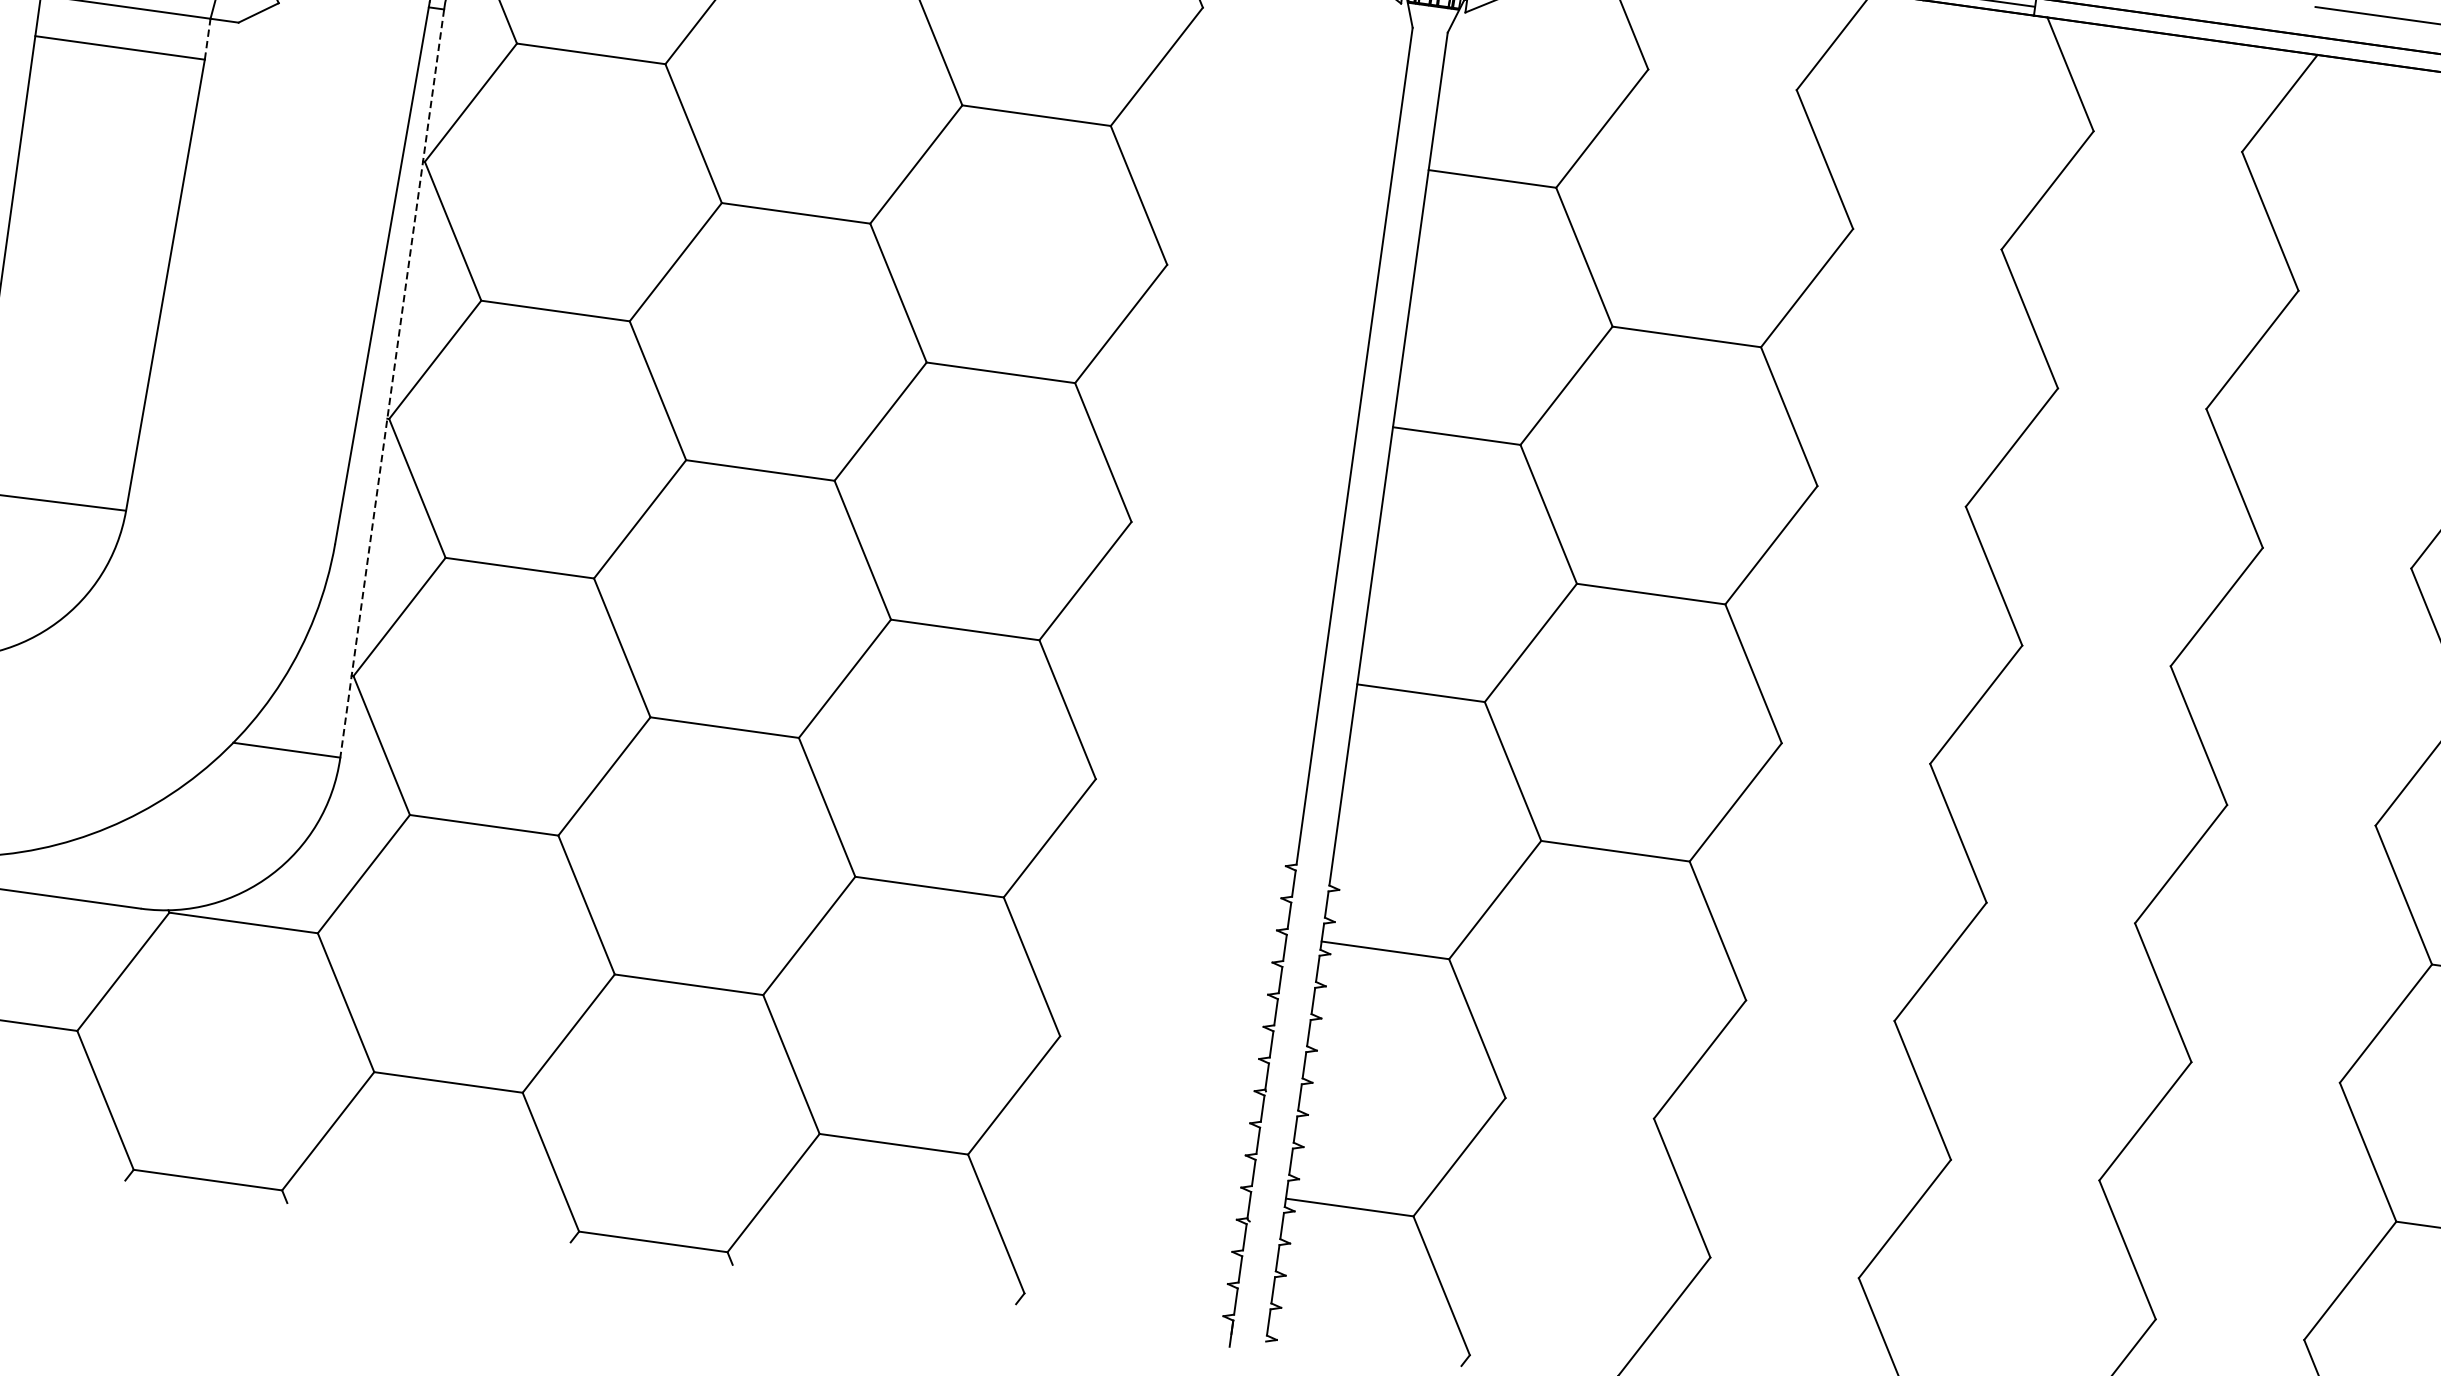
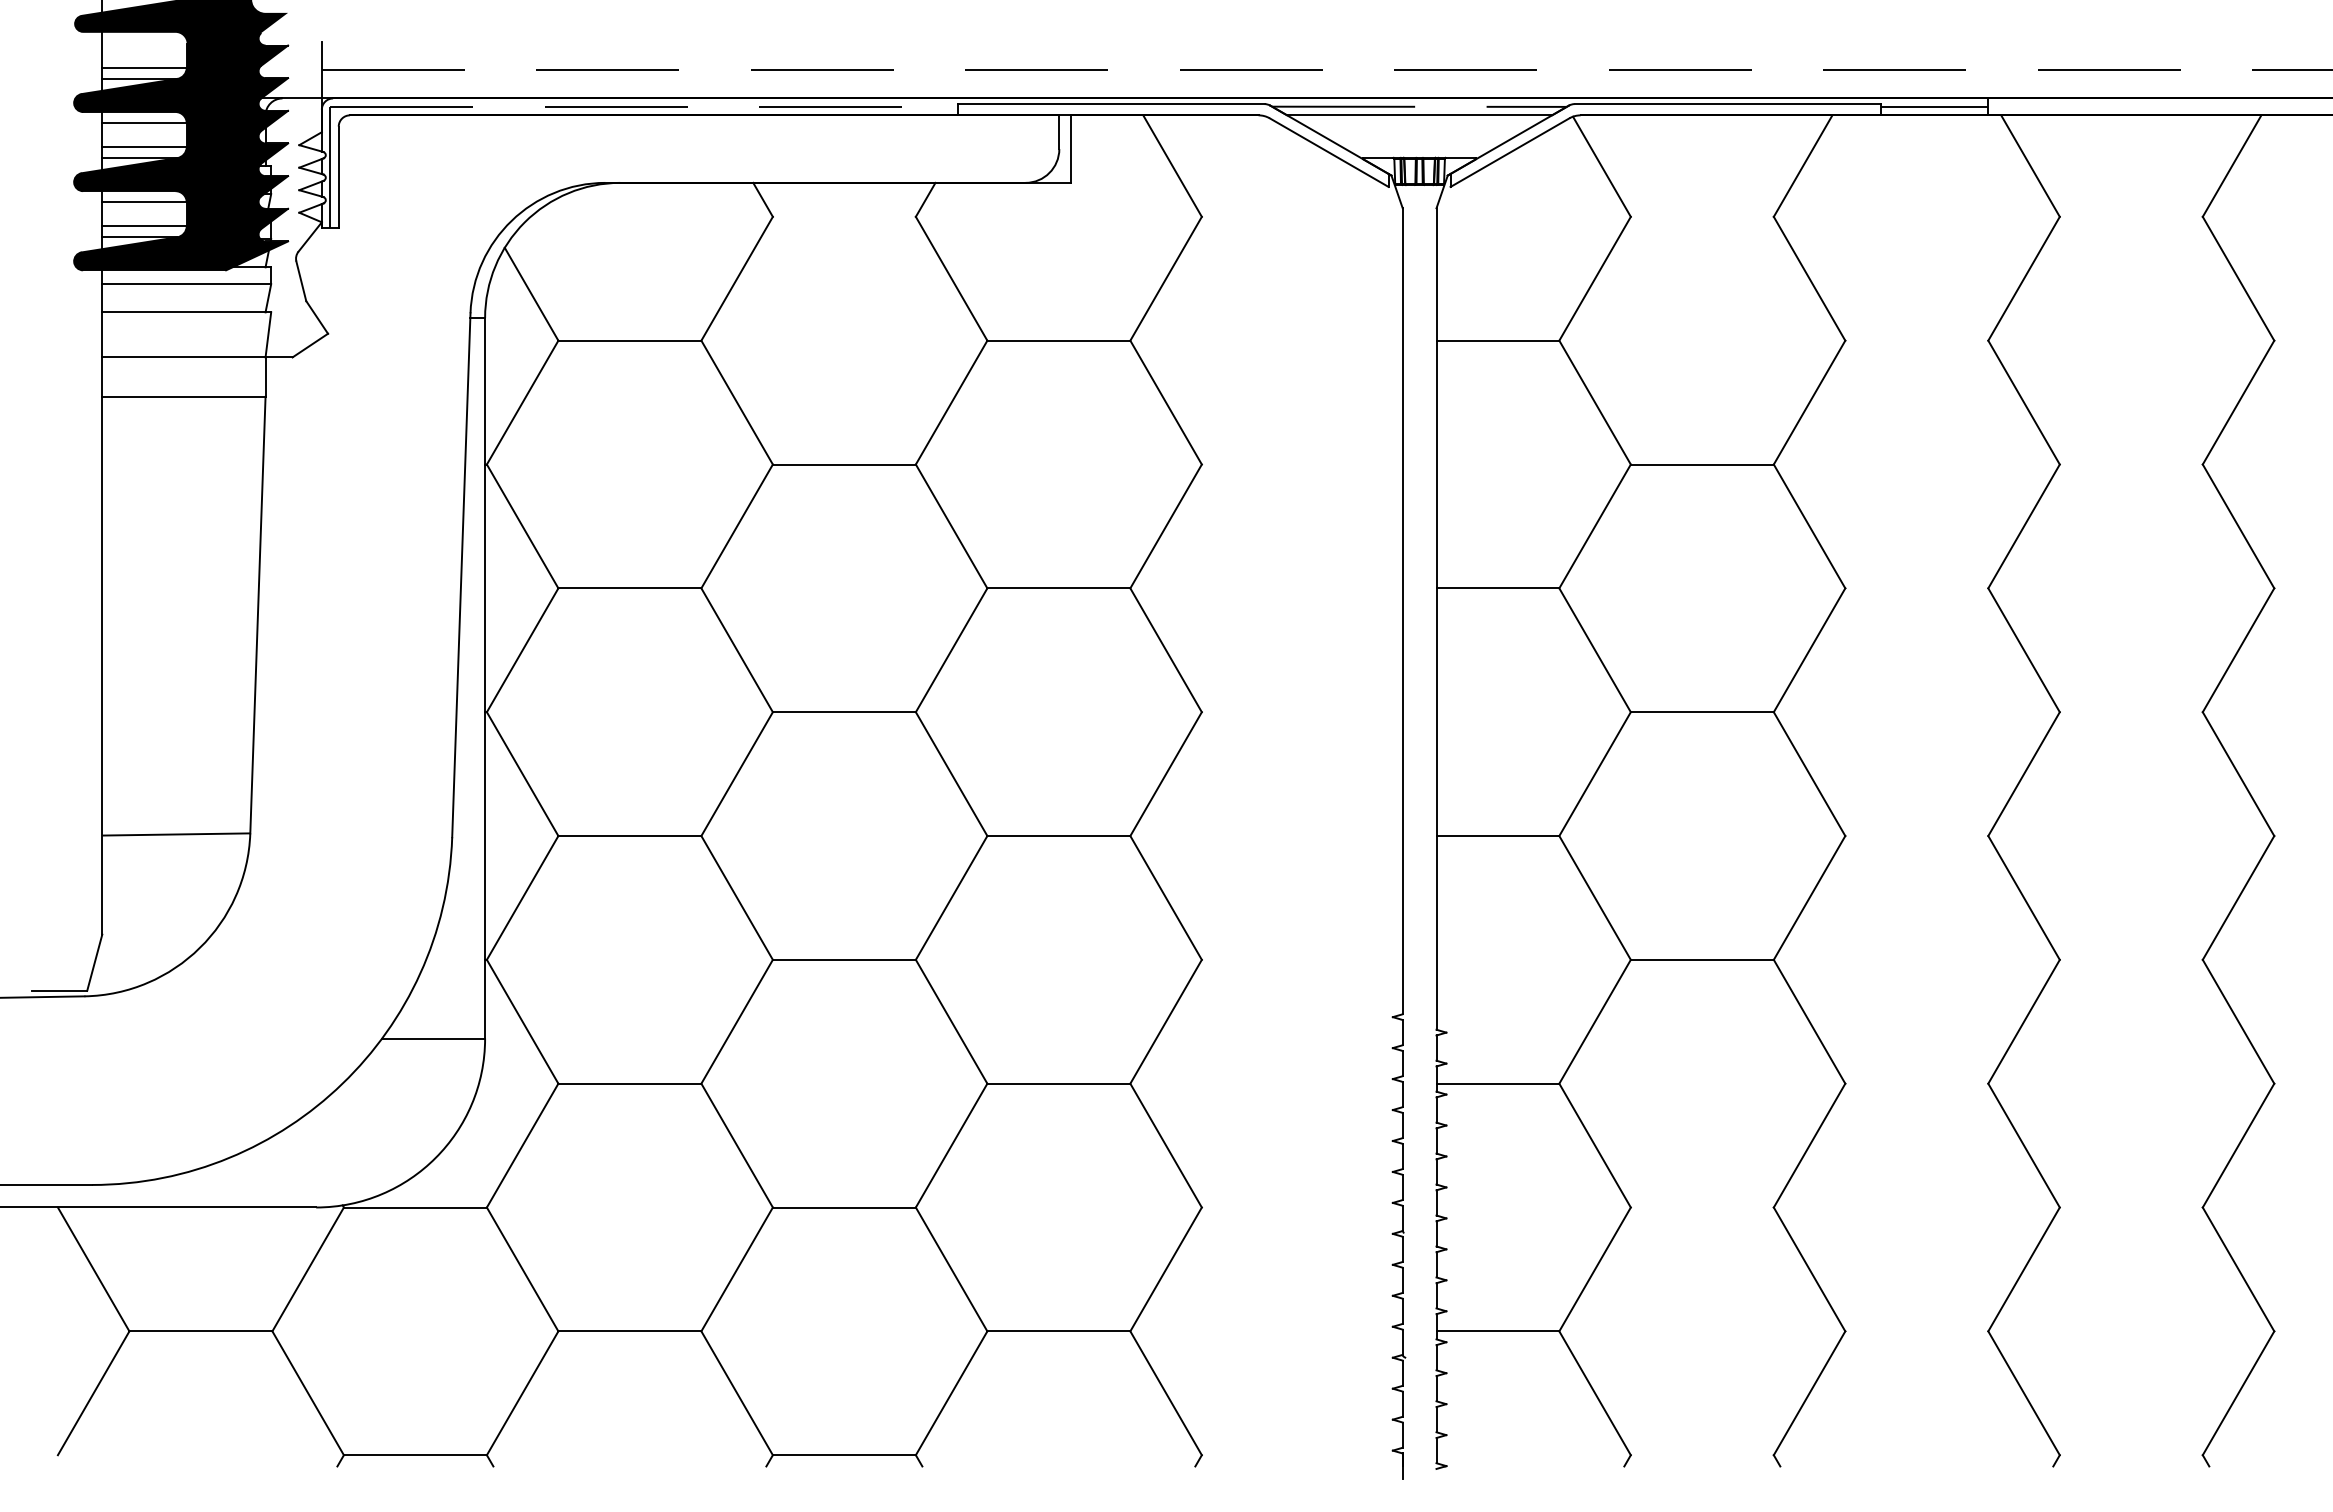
line: (207, 39) -> (265, 377), dashed -> solid
line: (392, 383) -> (485, 678), dashed -> solid

